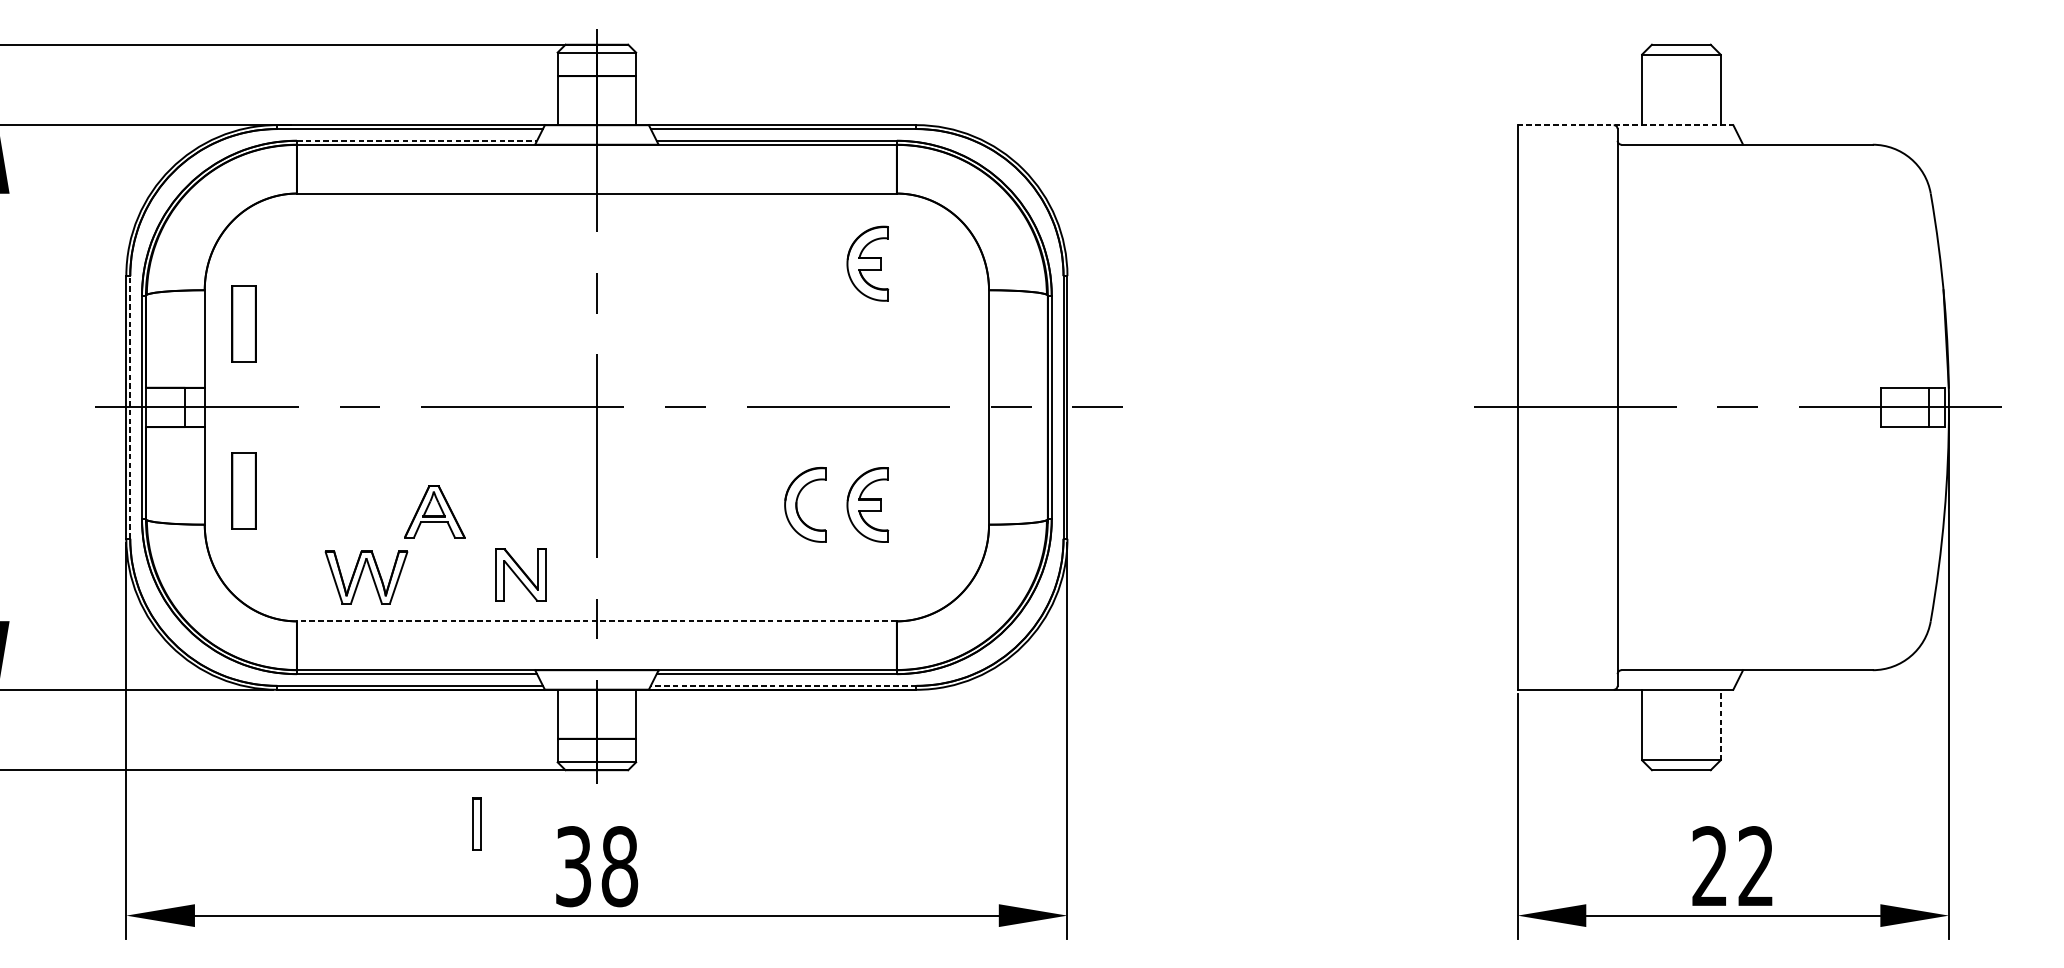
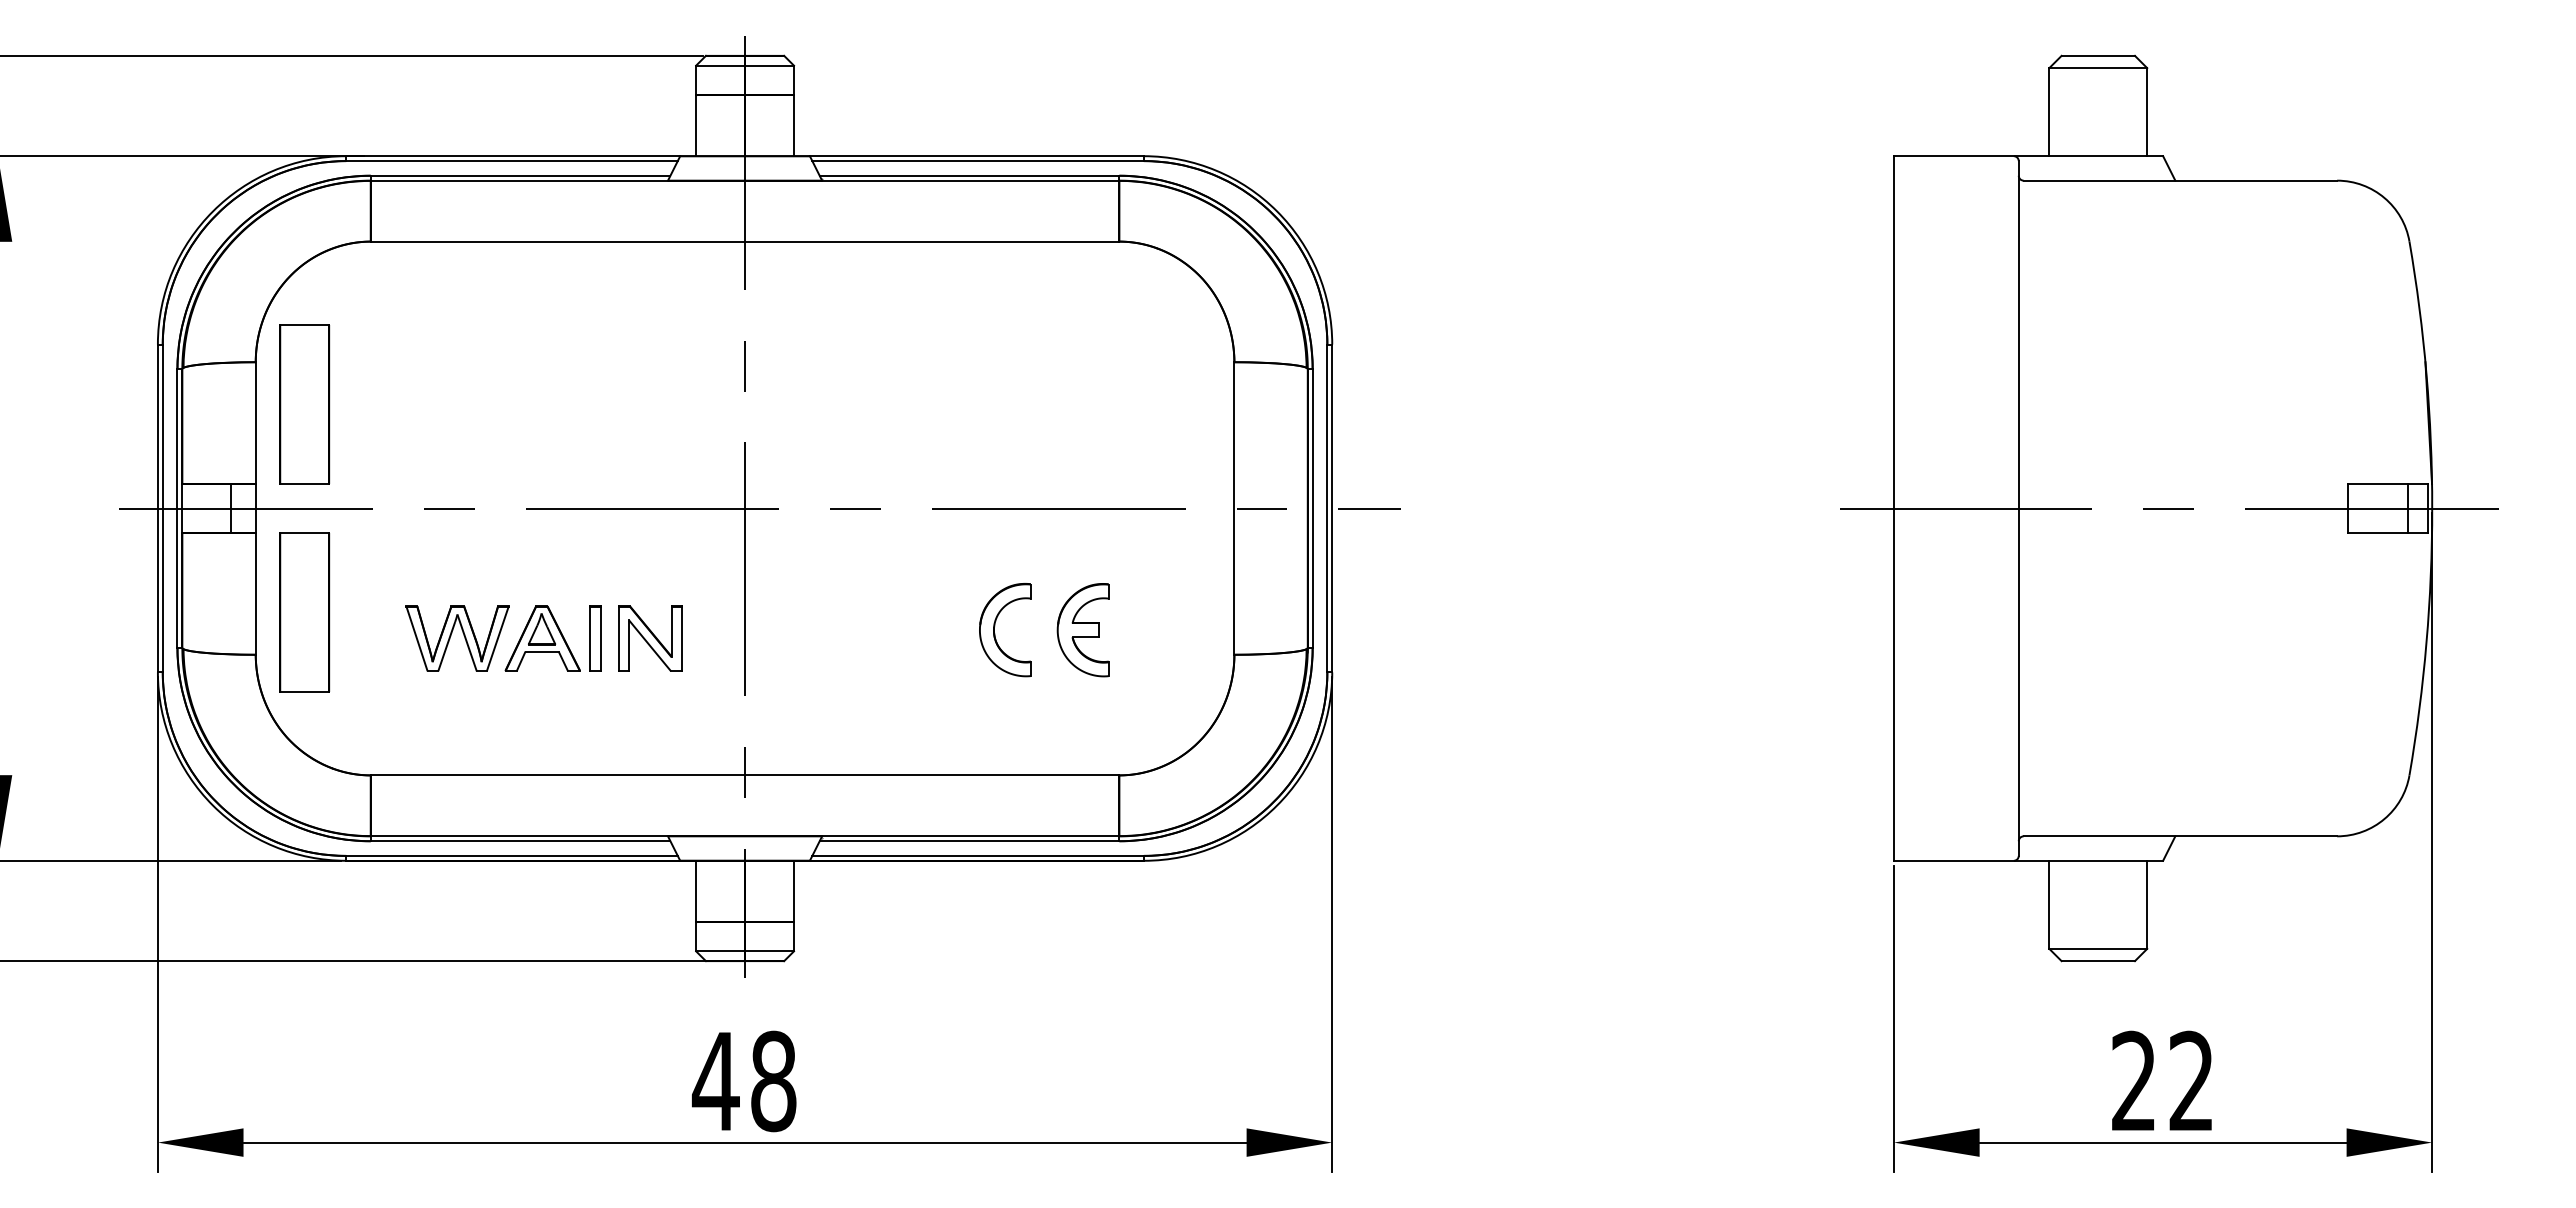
line: (1625, 125) -> (2028, 156), dashed -> solid
line: (416, 140) -> (520, 175), dashed -> solid
part: (867, 264) -> (1082, 329), removed
part: (243, 324) -> (304, 404), size x1.67
line: (130, 407) -> (162, 508), dashed -> solid
part: (243, 490) -> (304, 612), size x1.67
part: (521, 574) -> (650, 638), moved
part: (361, 575) -> (451, 636), moved
line: (596, 621) -> (744, 775), dashed -> solid
line: (783, 685) -> (978, 855), dashed -> solid
line: (1720, 724) -> (2147, 904), dashed -> solid
part: (477, 824) -> (595, 638), moved
text: (573, 866) -> (715, 1081), 38 -> 48

